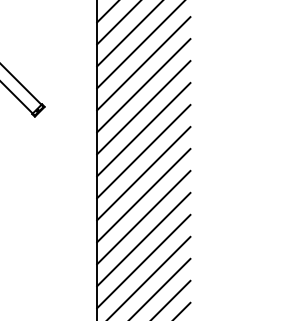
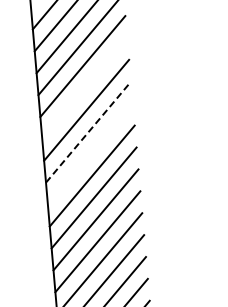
line: (143, 85) -> (84, 88), removed
line: (143, 129) -> (88, 132), solid -> dashed
line: (143, 151) -> (90, 154), removed

